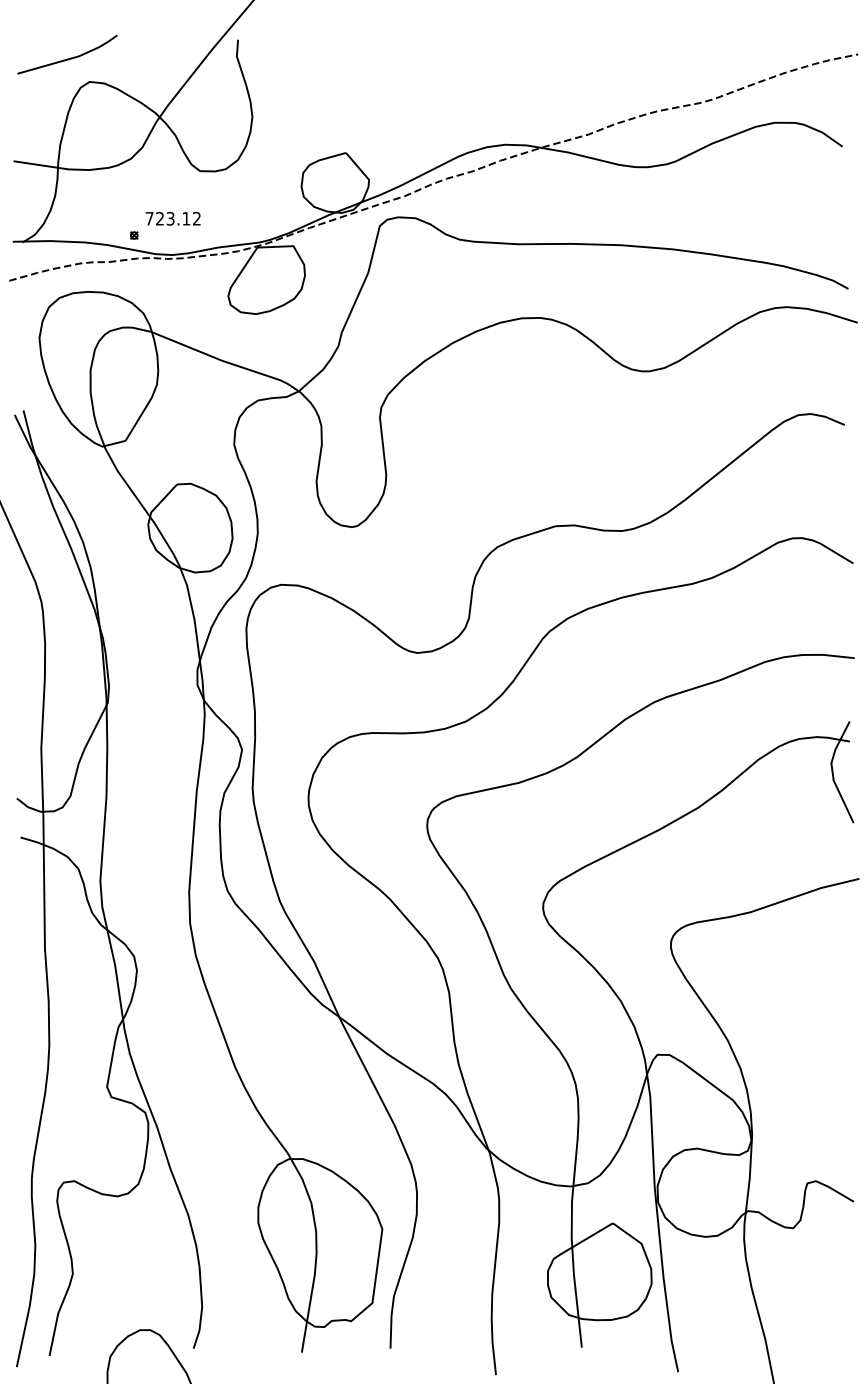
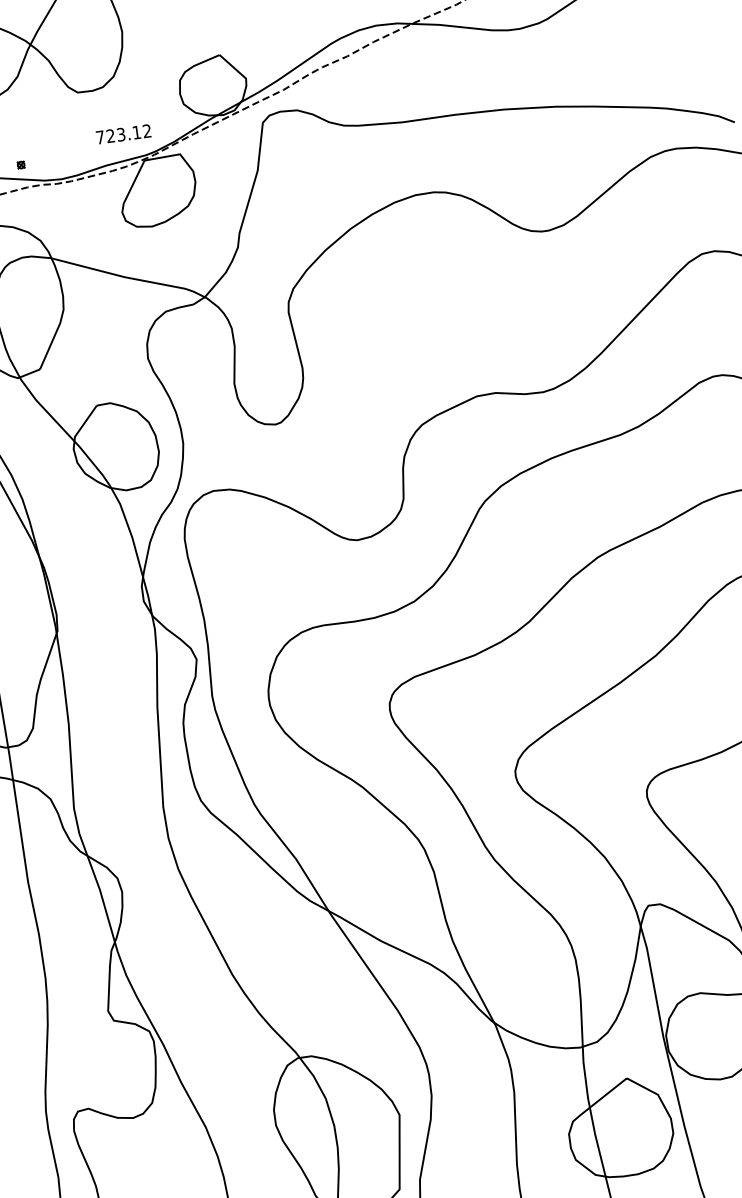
text: (172, 218) -> (123, 134), moved

